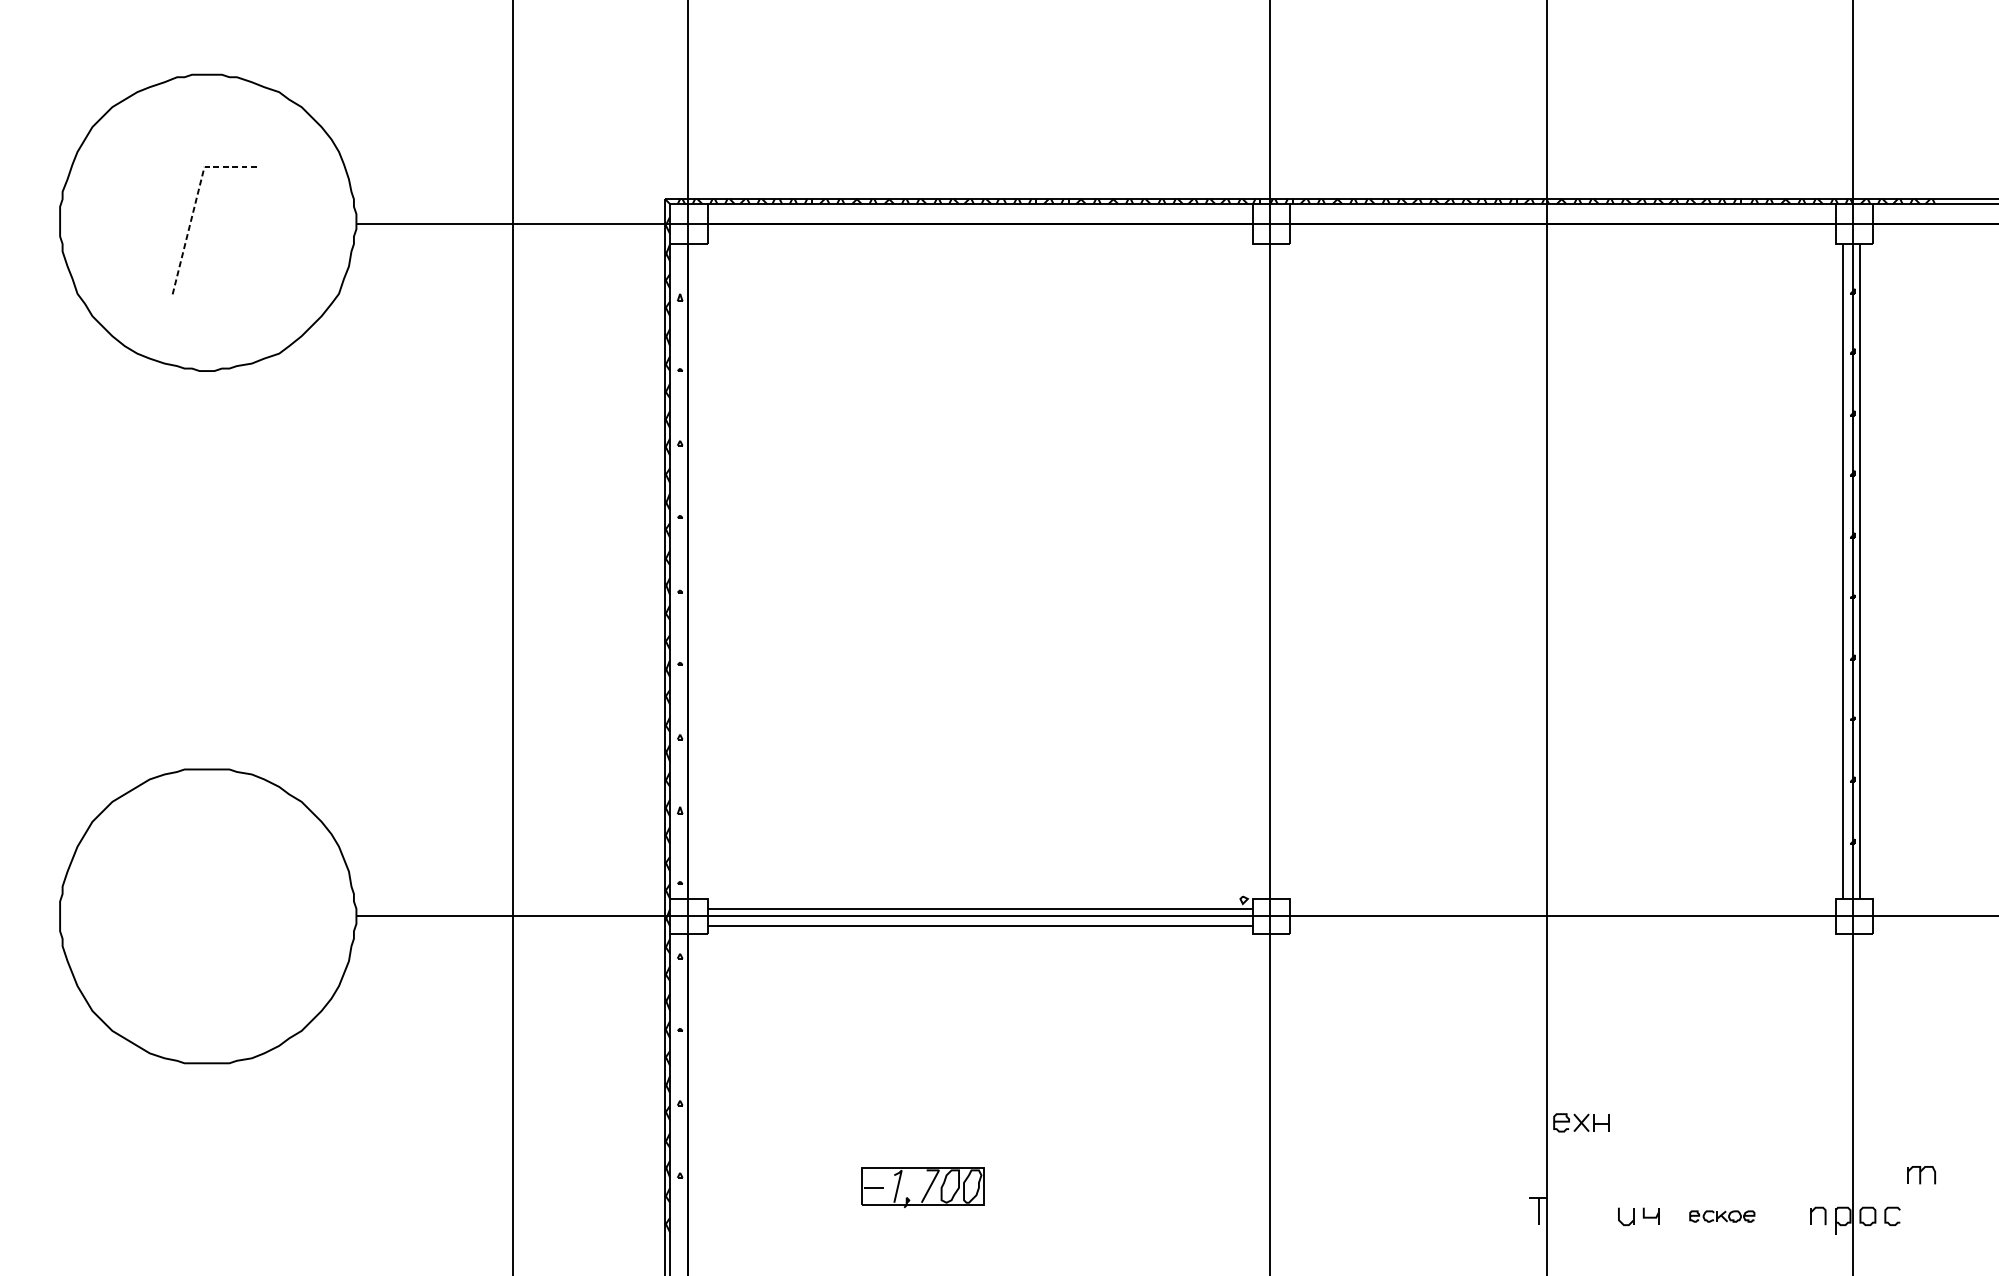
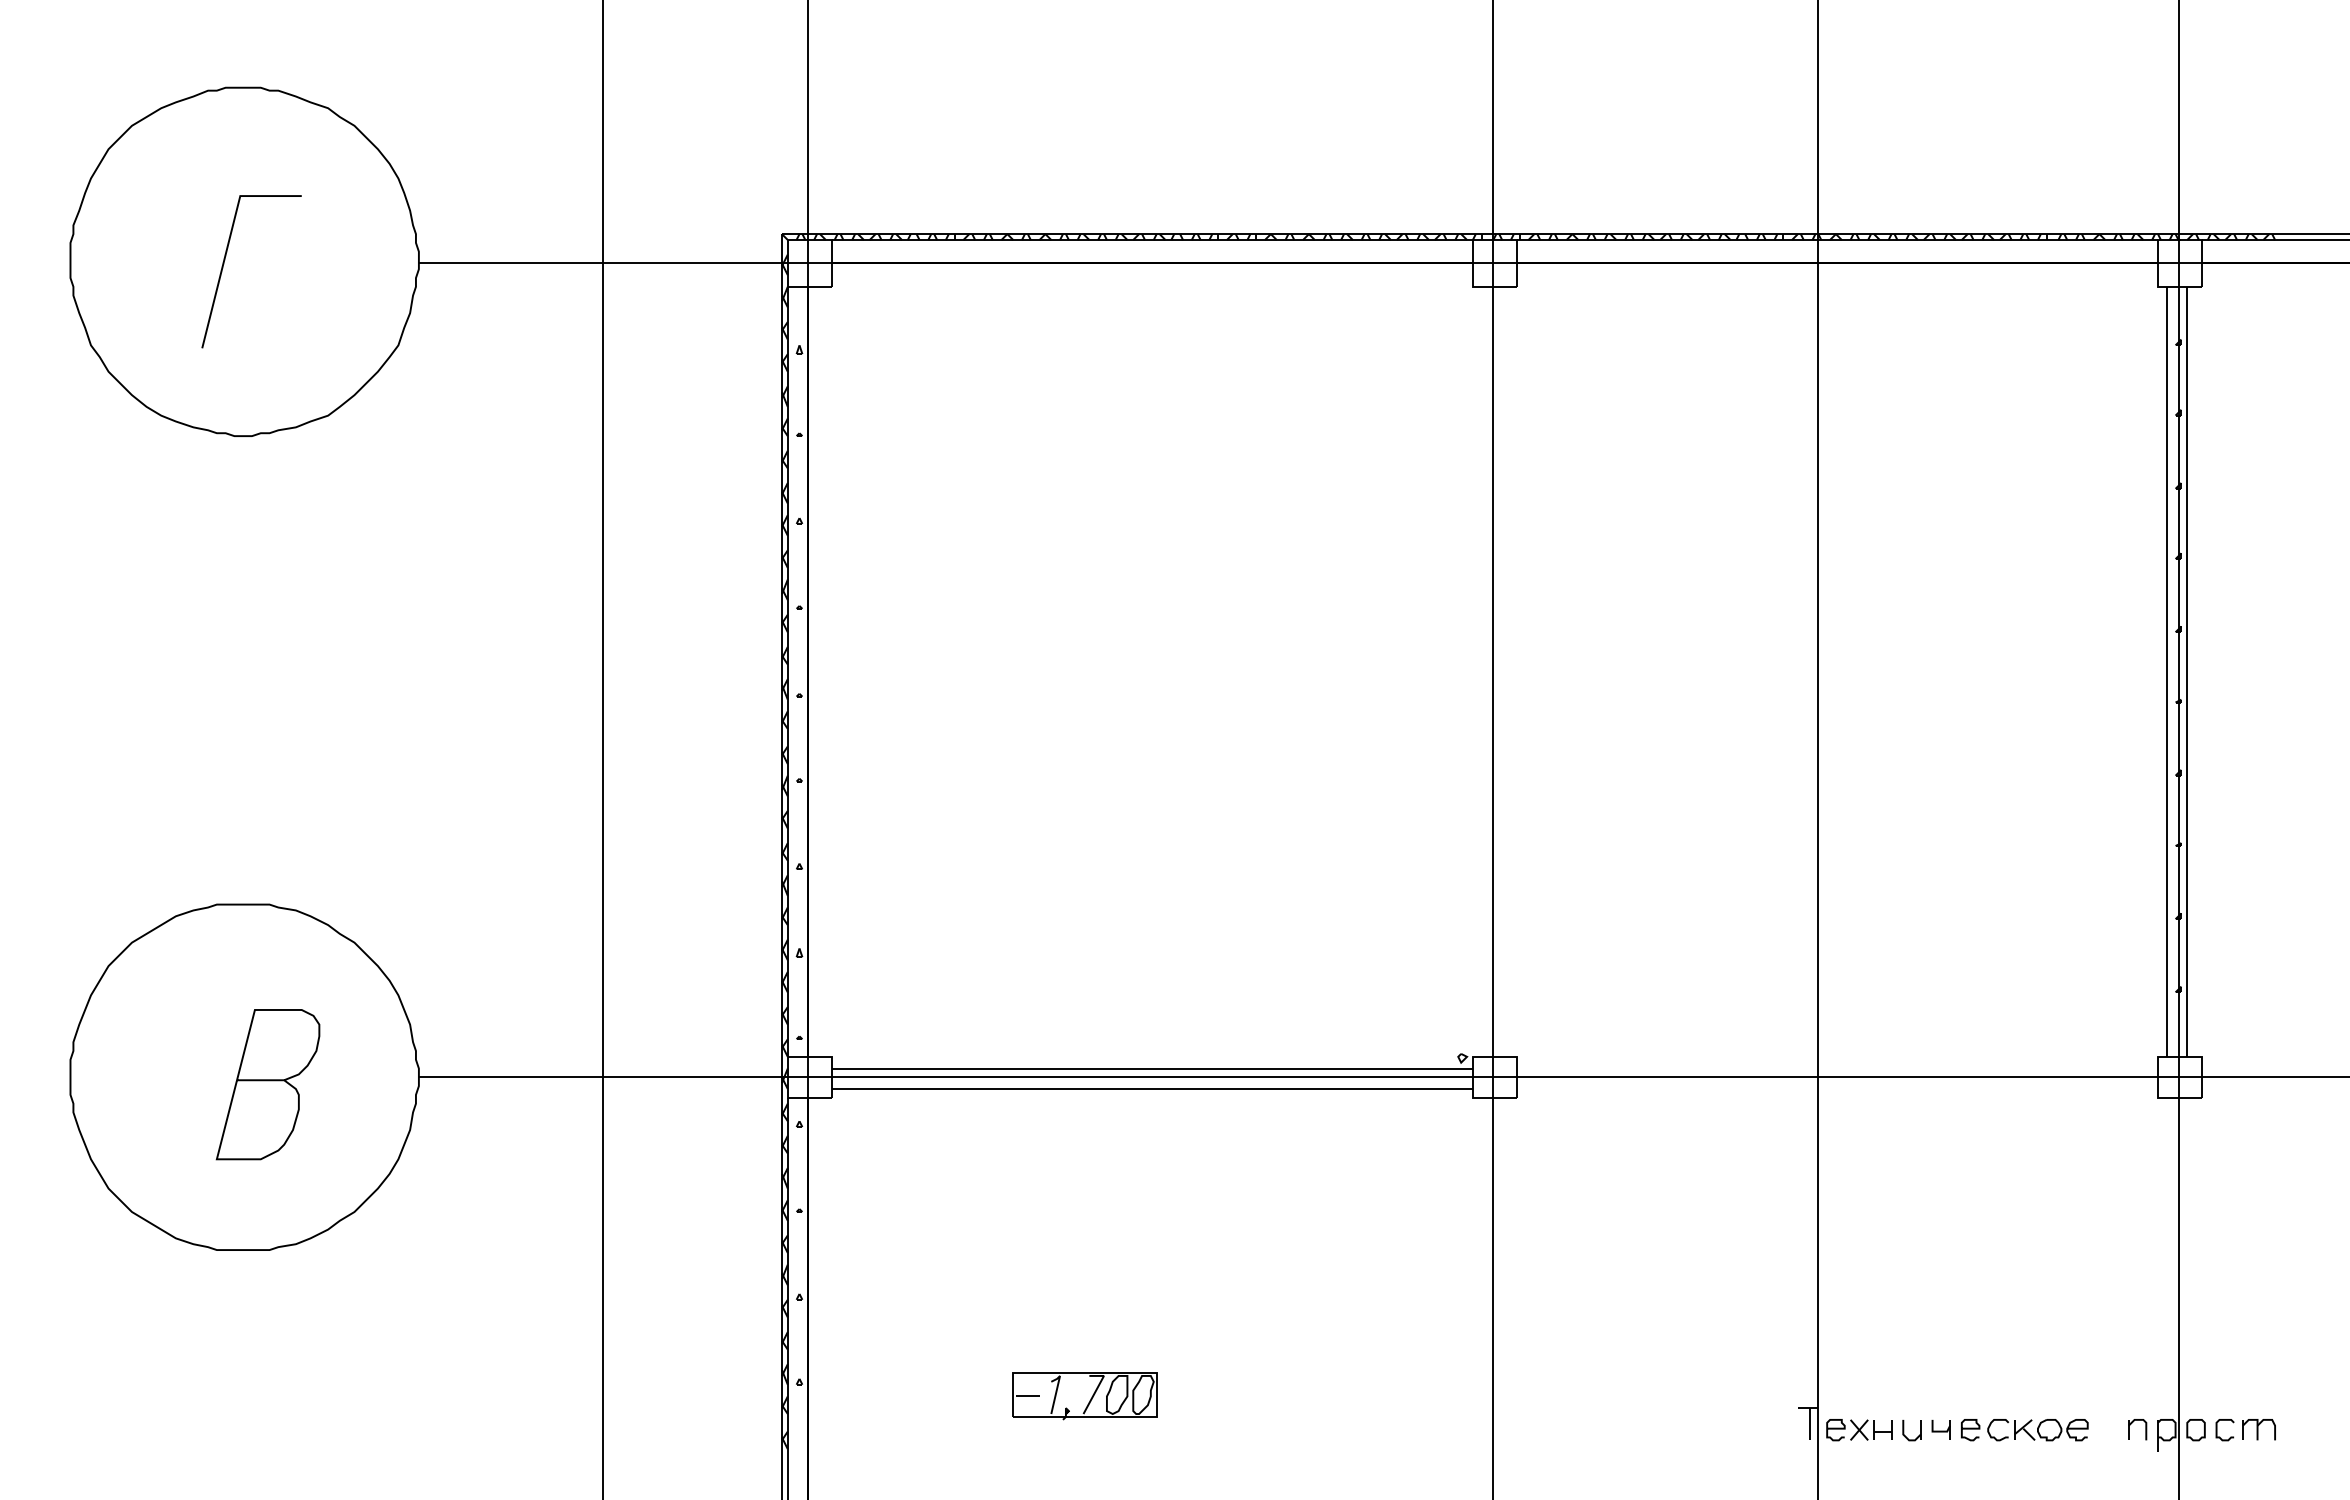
line: (194, 205) -> (228, 241), dashed -> solid
curve: (227, 919) -> (267, 1081), added
part: (1581, 1123) -> (1859, 1430), moved
part: (1921, 1175) -> (2258, 1429), moved
part: (1721, 1216) -> (2024, 1430), size x1.67

